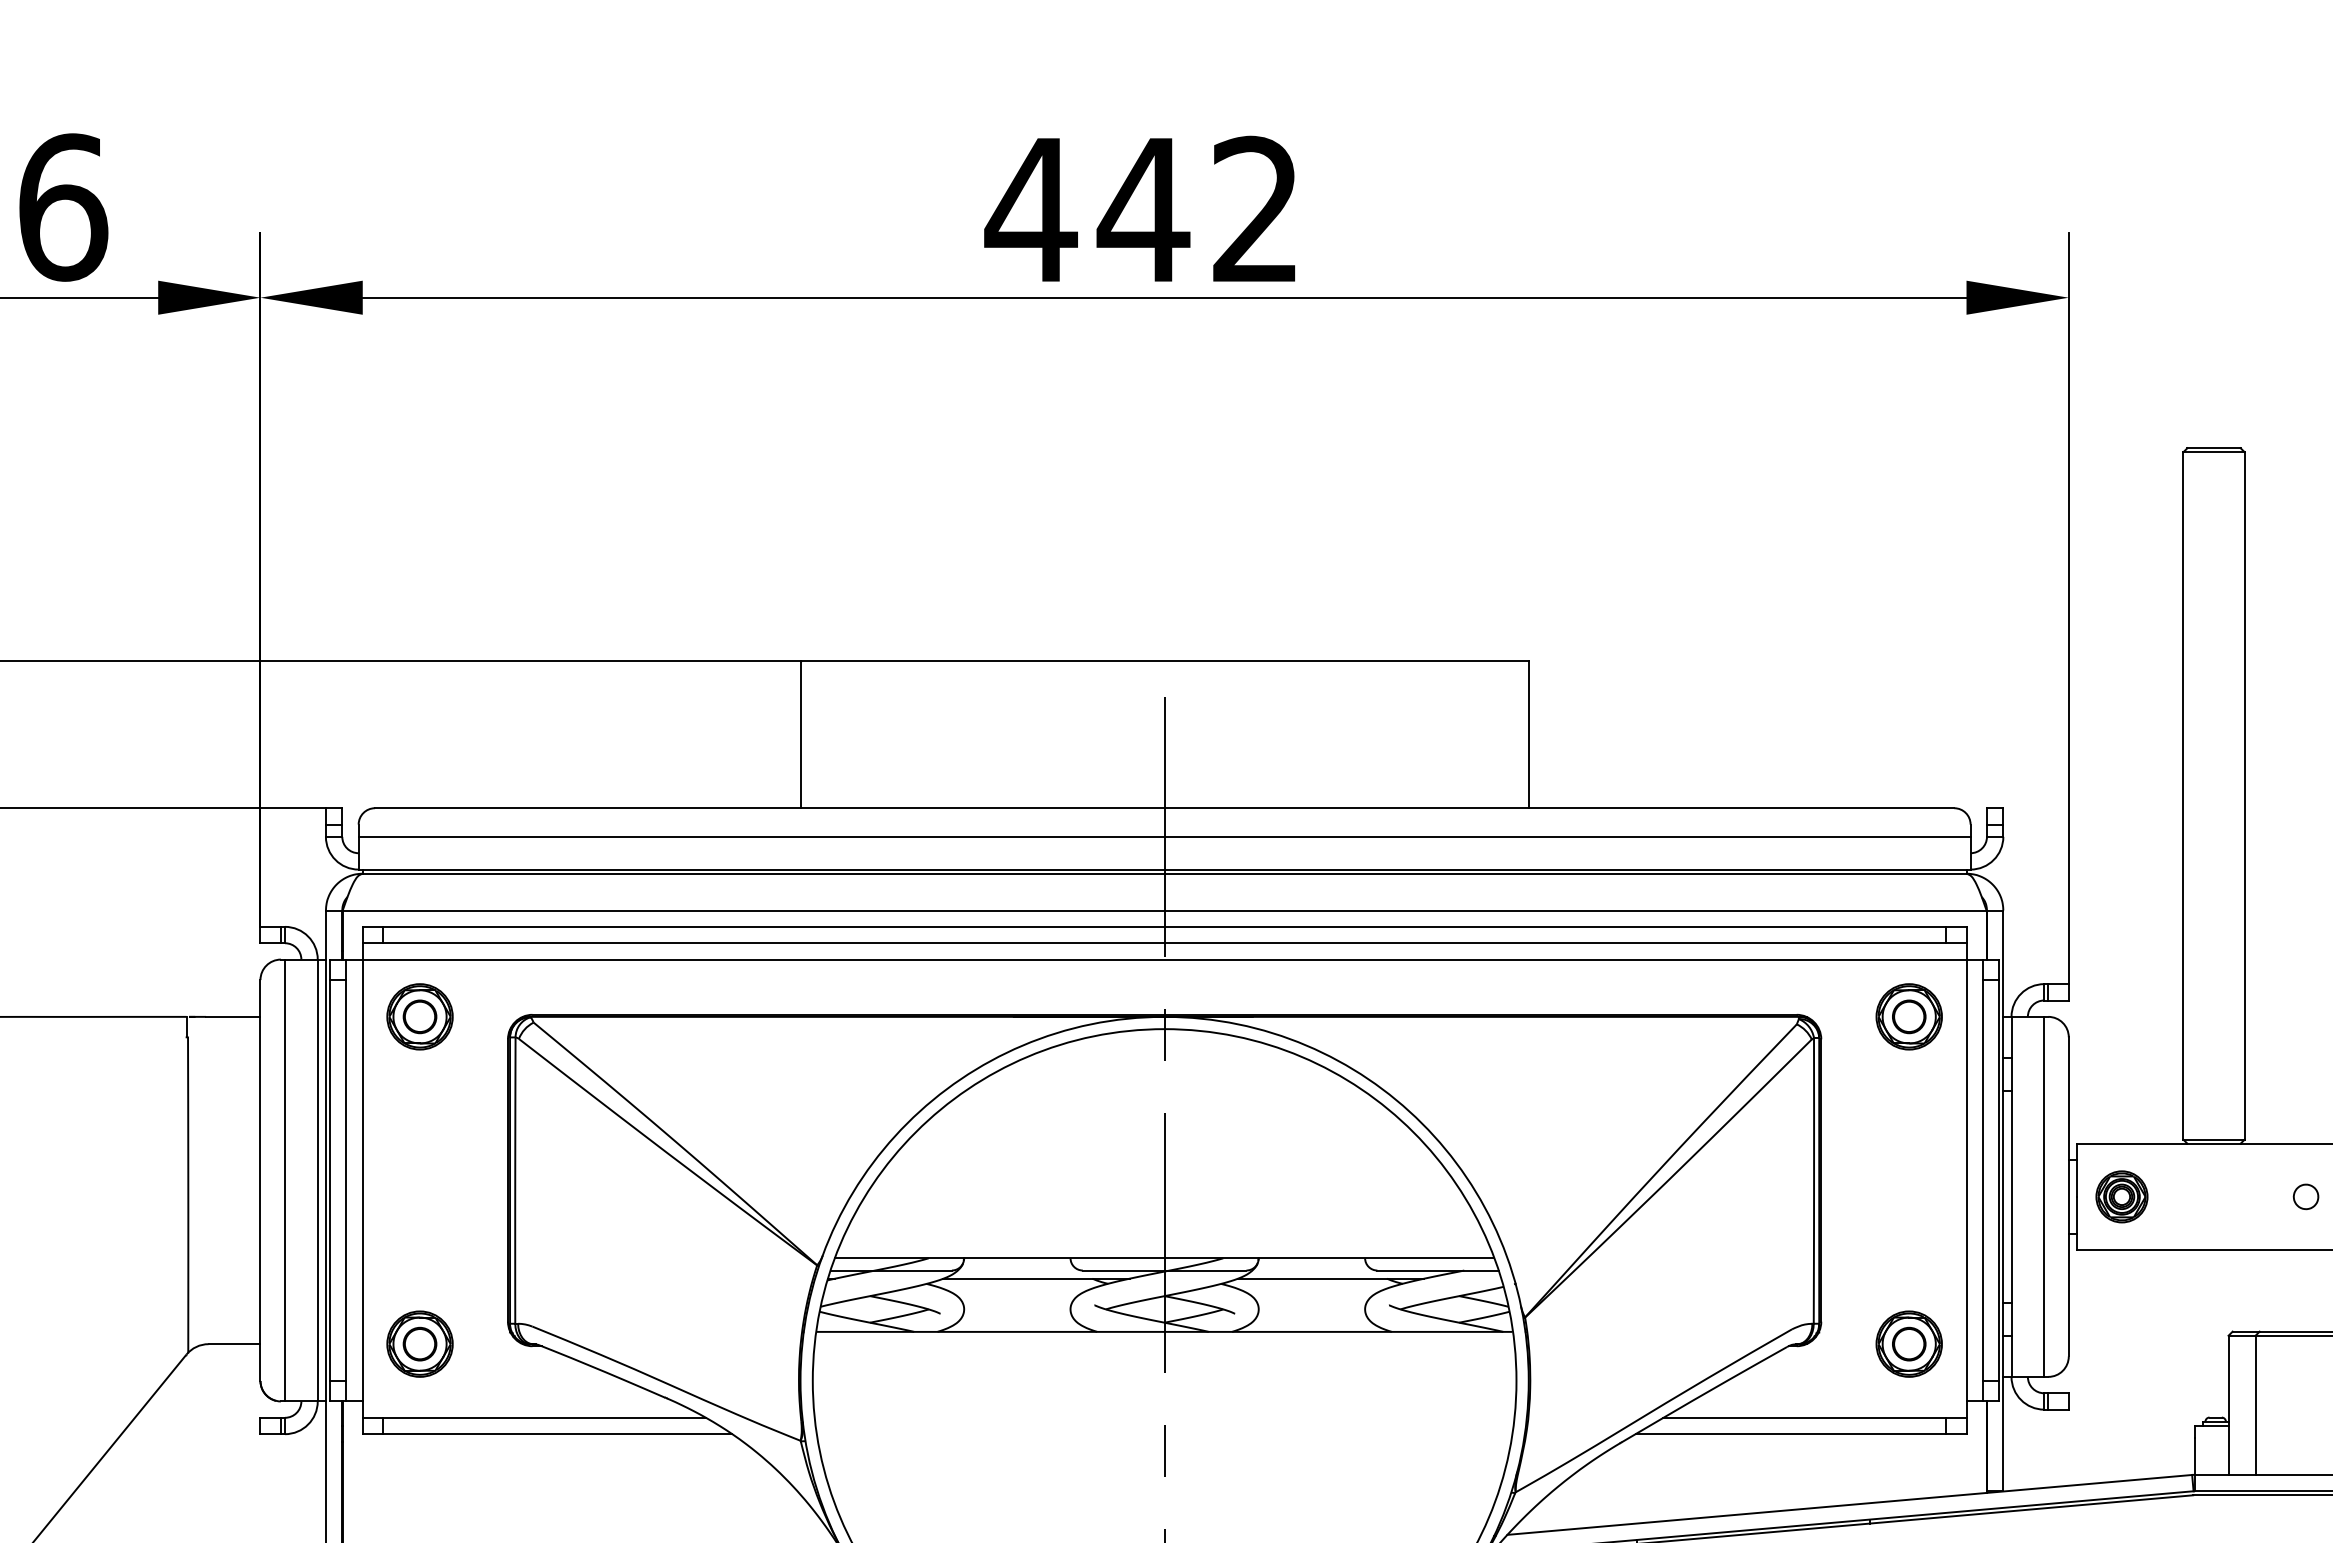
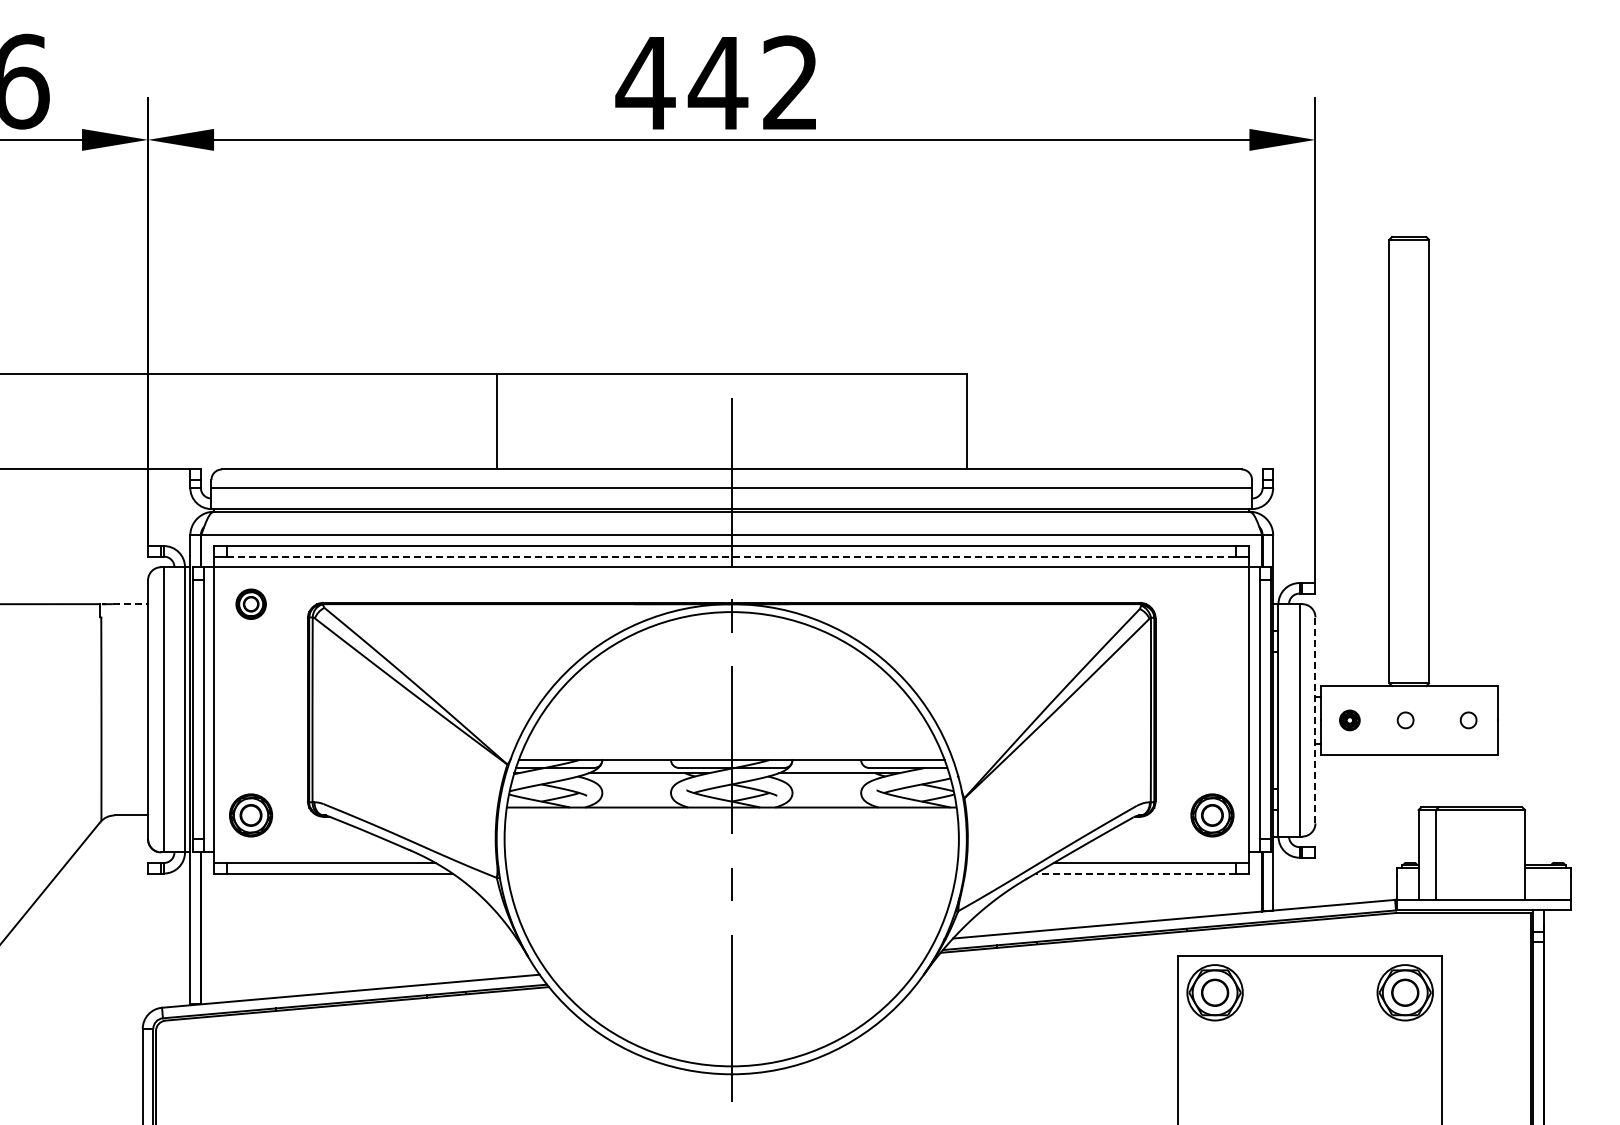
line: (1165, 943) -> (732, 556), solid -> dashed
line: (233, 1017) -> (130, 604), solid -> dashed
part: (420, 1017) -> (251, 604), size x0.7
part: (1909, 1017) -> (1212, 604), removed
line: (2068, 1195) -> (1315, 719), solid -> dashed
part: (2121, 1197) -> (1349, 720), size x0.6
part: (2208, 1197) -> (1405, 720), added
line: (1790, 1434) -> (1135, 873), solid -> dashed

